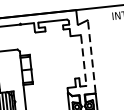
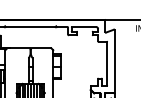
line: (91, 55) -> (114, 60), dashed -> solid
line: (83, 60) -> (107, 63), dashed -> solid

